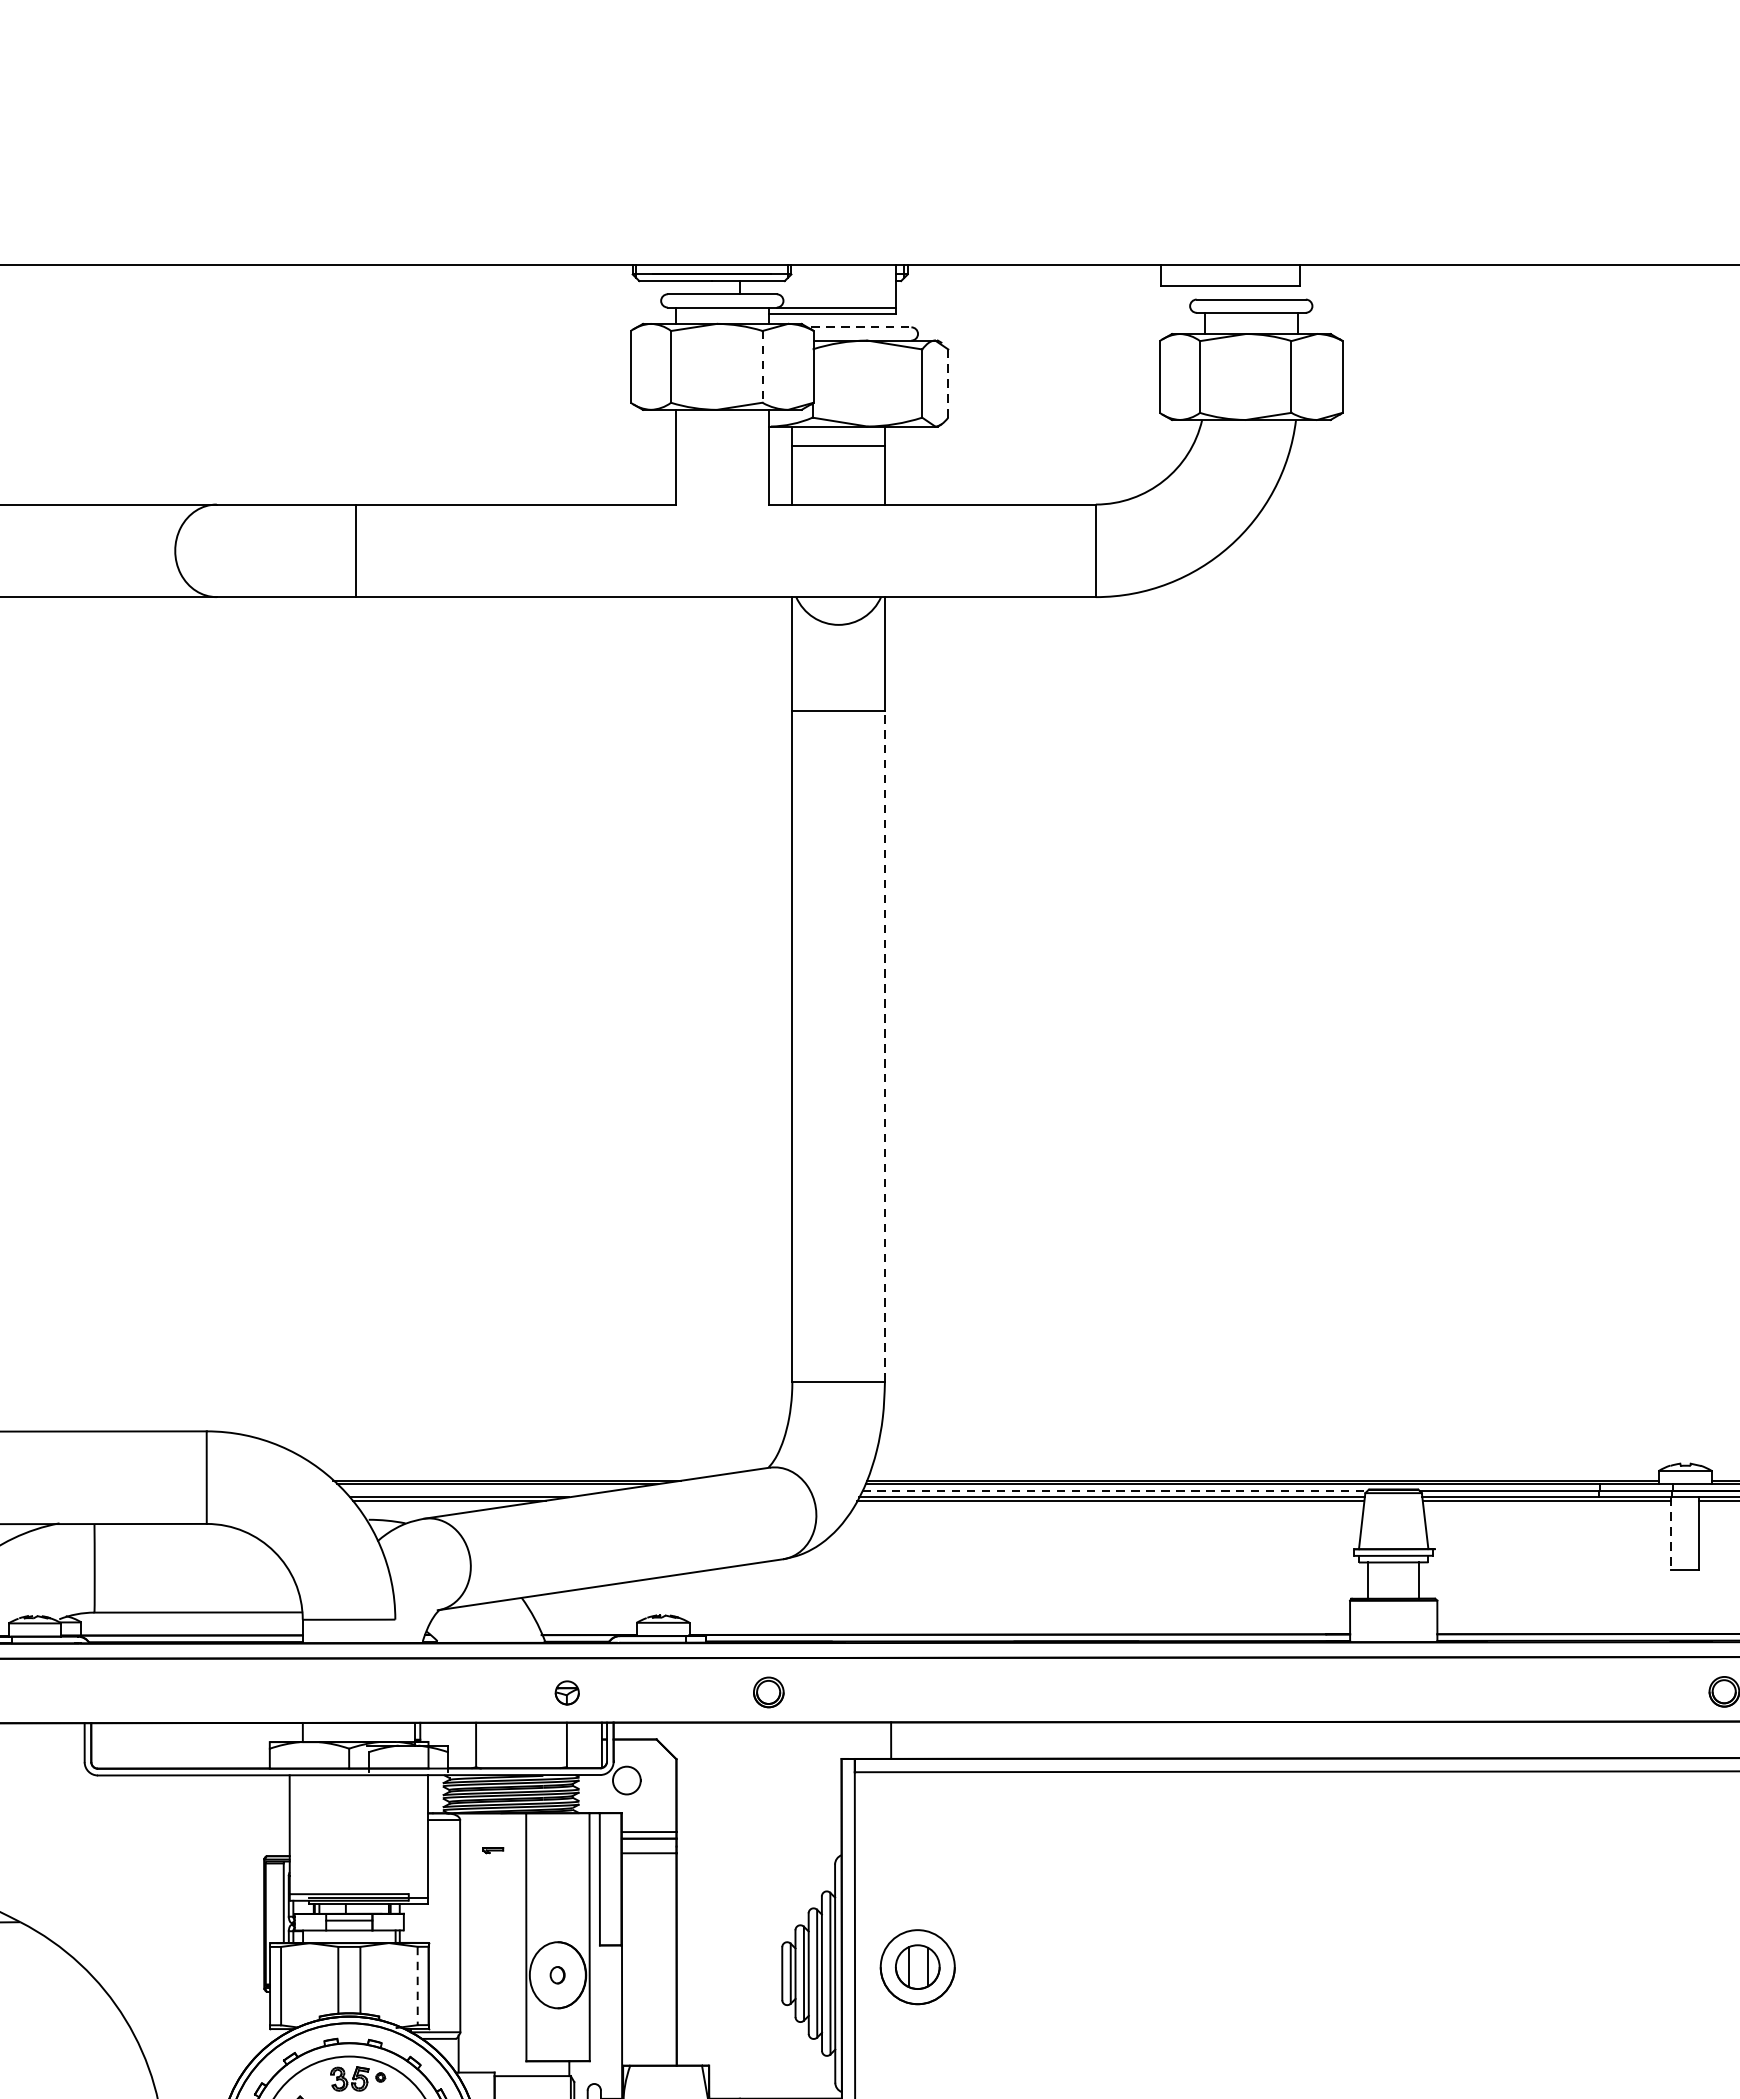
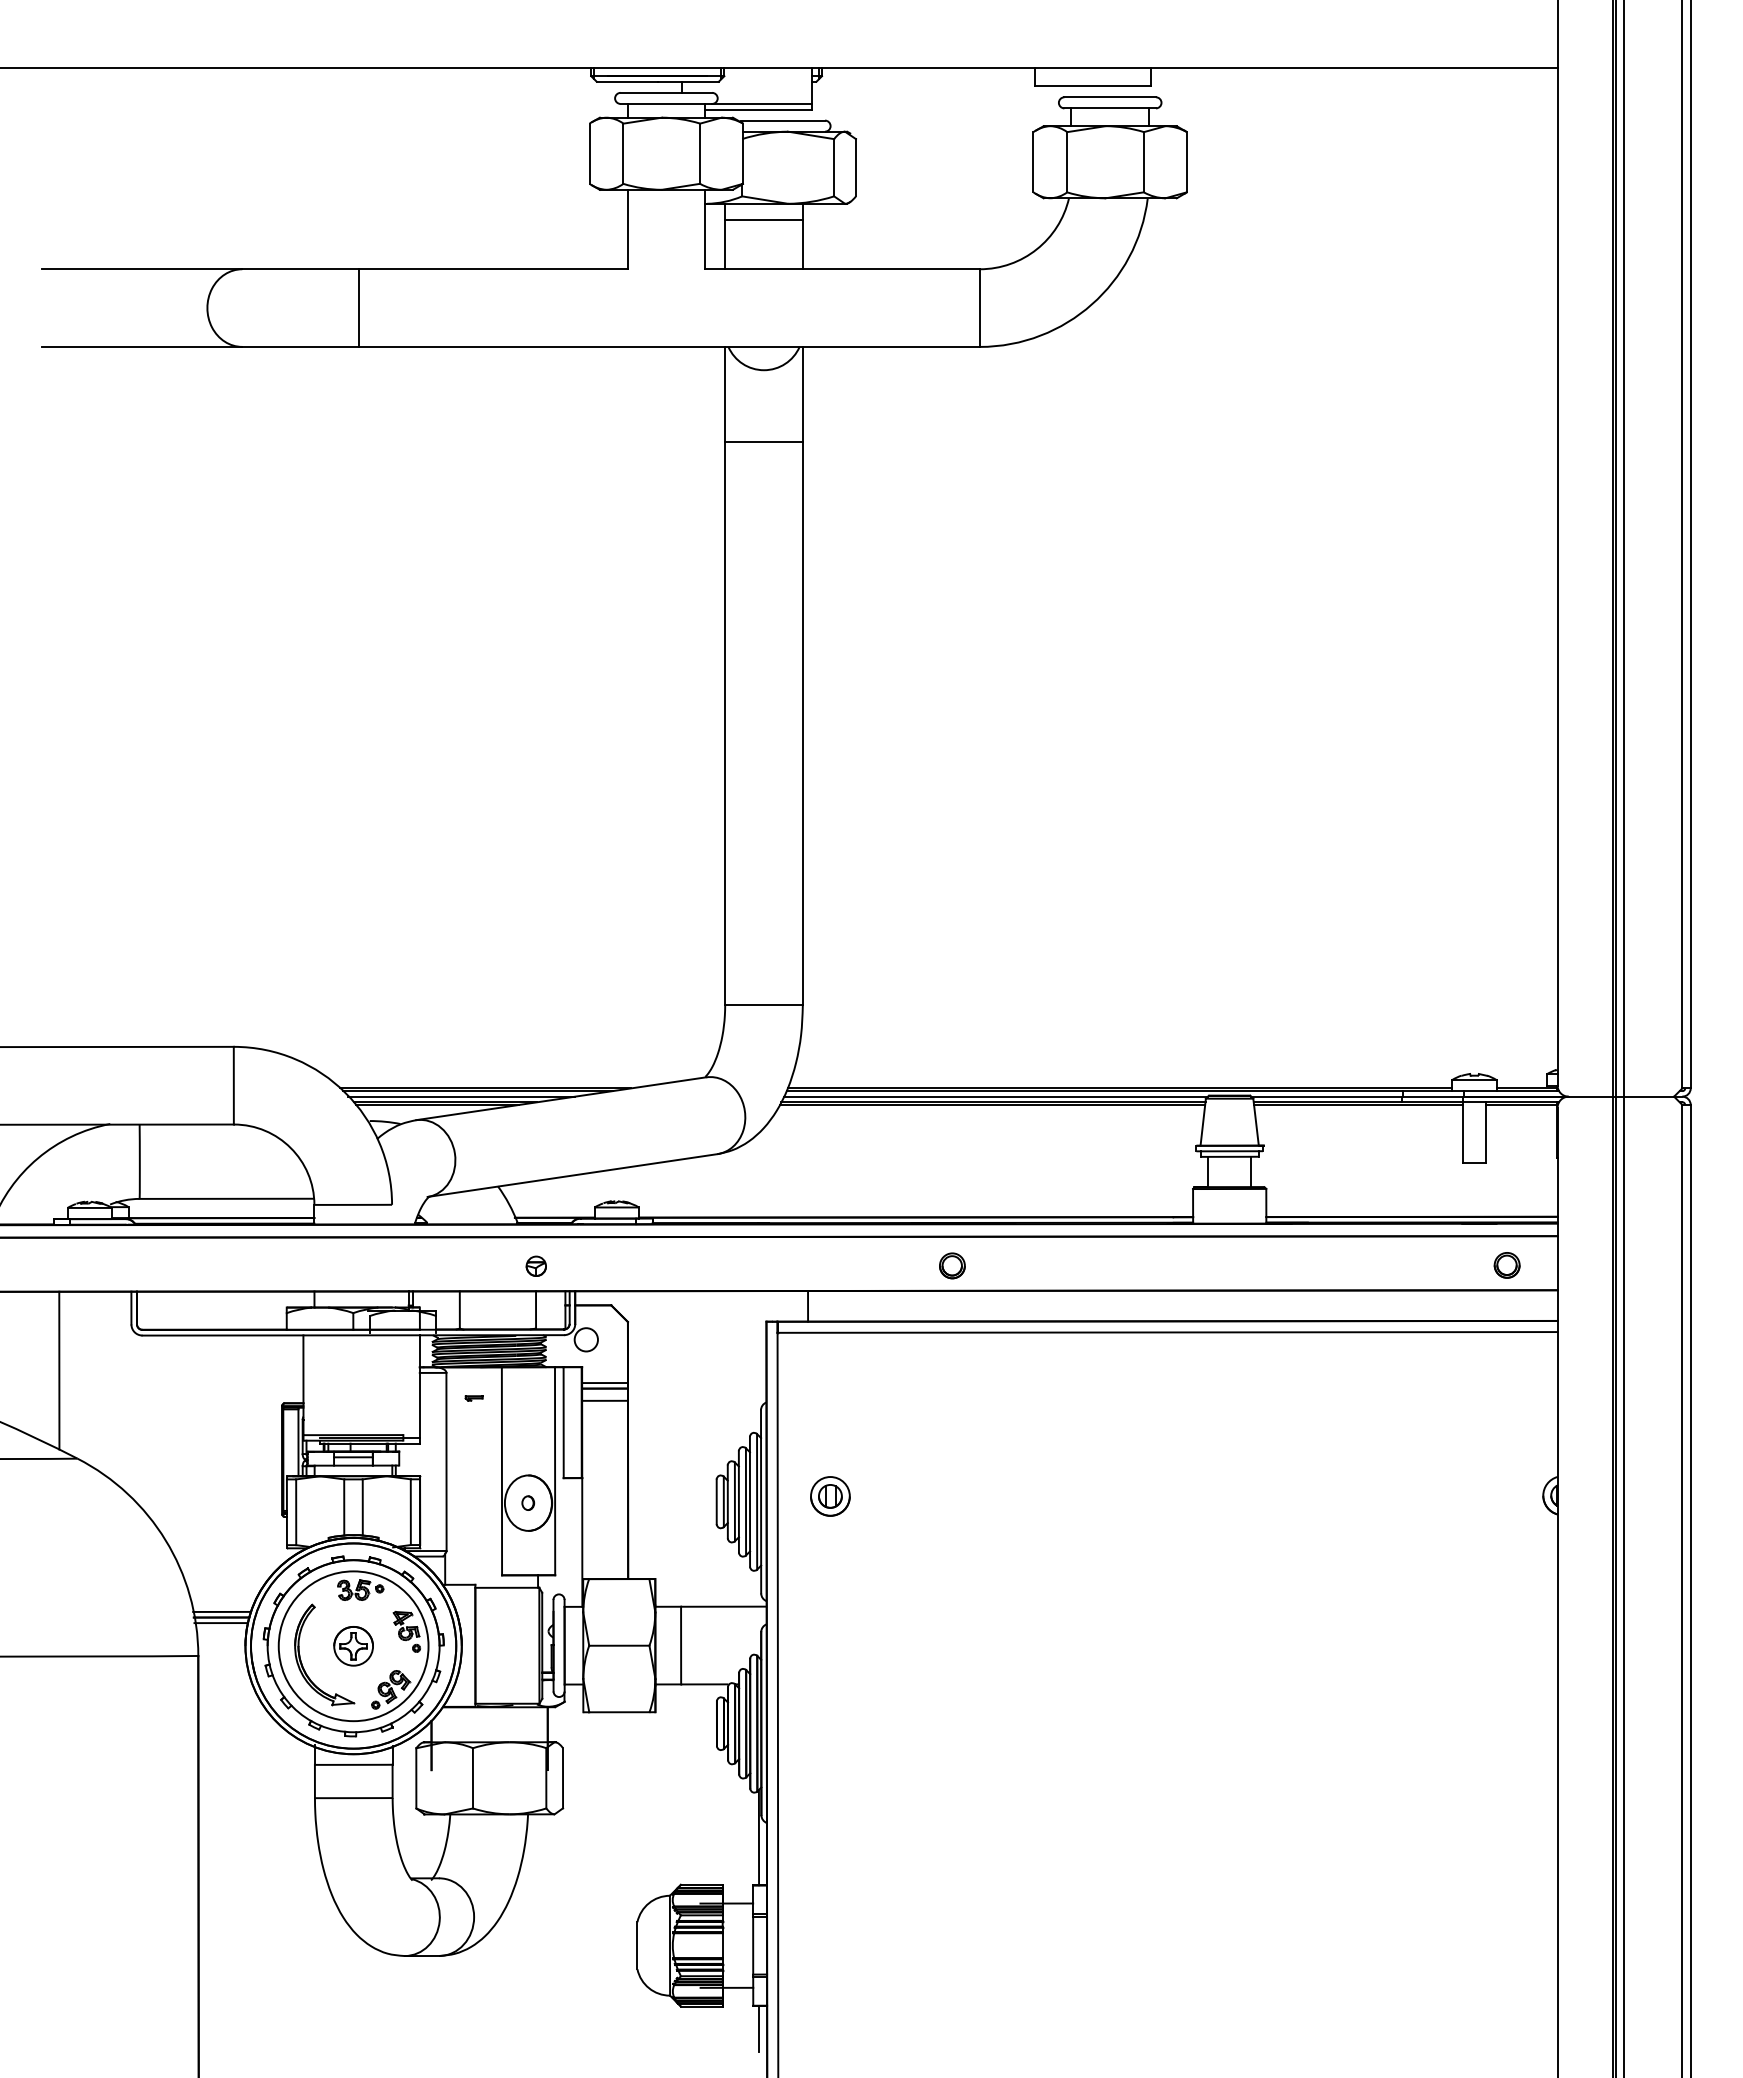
line: (861, 327) -> (783, 120), dashed -> solid
line: (762, 367) -> (700, 154), dashed -> solid
line: (948, 383) -> (856, 167), dashed -> solid
line: (884, 1045) -> (802, 723), dashed -> solid
line: (478, 1490) -> (461, 1096), added
line: (1115, 1490) -> (996, 1096), dashed -> solid
line: (1671, 1533) -> (1462, 1132), dashed -> solid
part: (768, 1691) -> (952, 1265), moved
part: (917, 1967) -> (830, 1496), size x0.62
line: (417, 1986) -> (410, 1512), dashed -> solid

